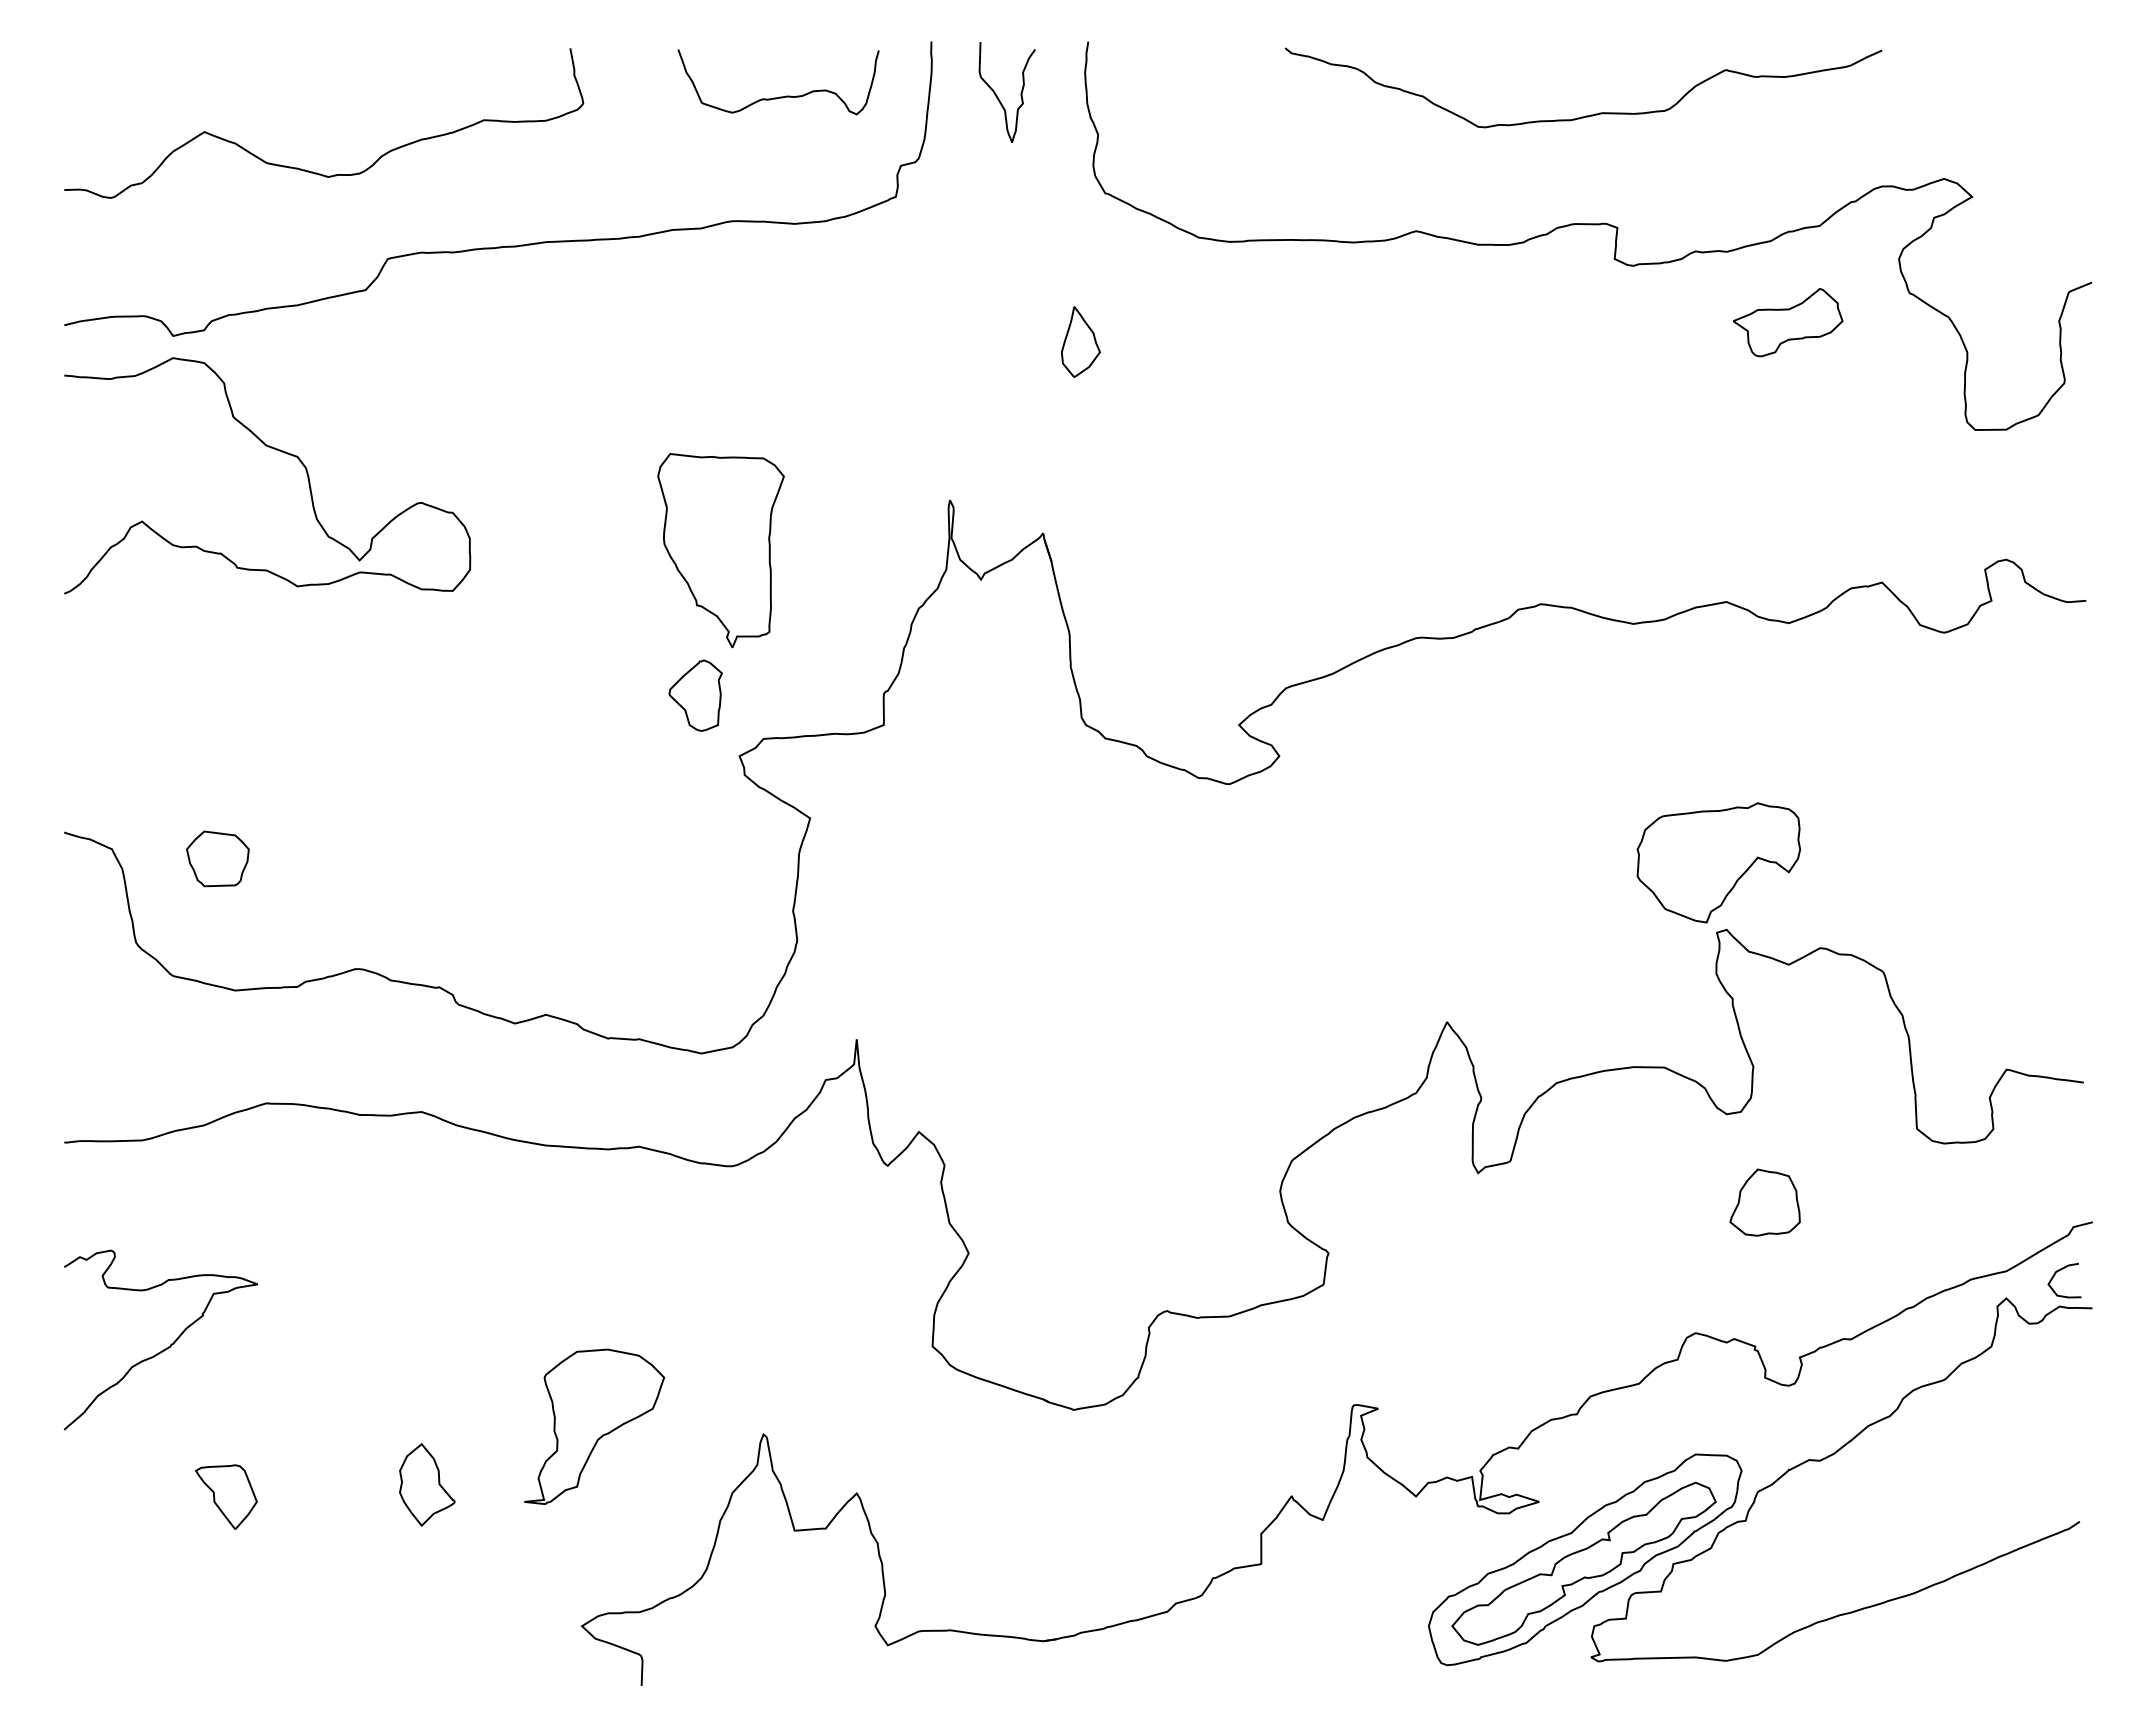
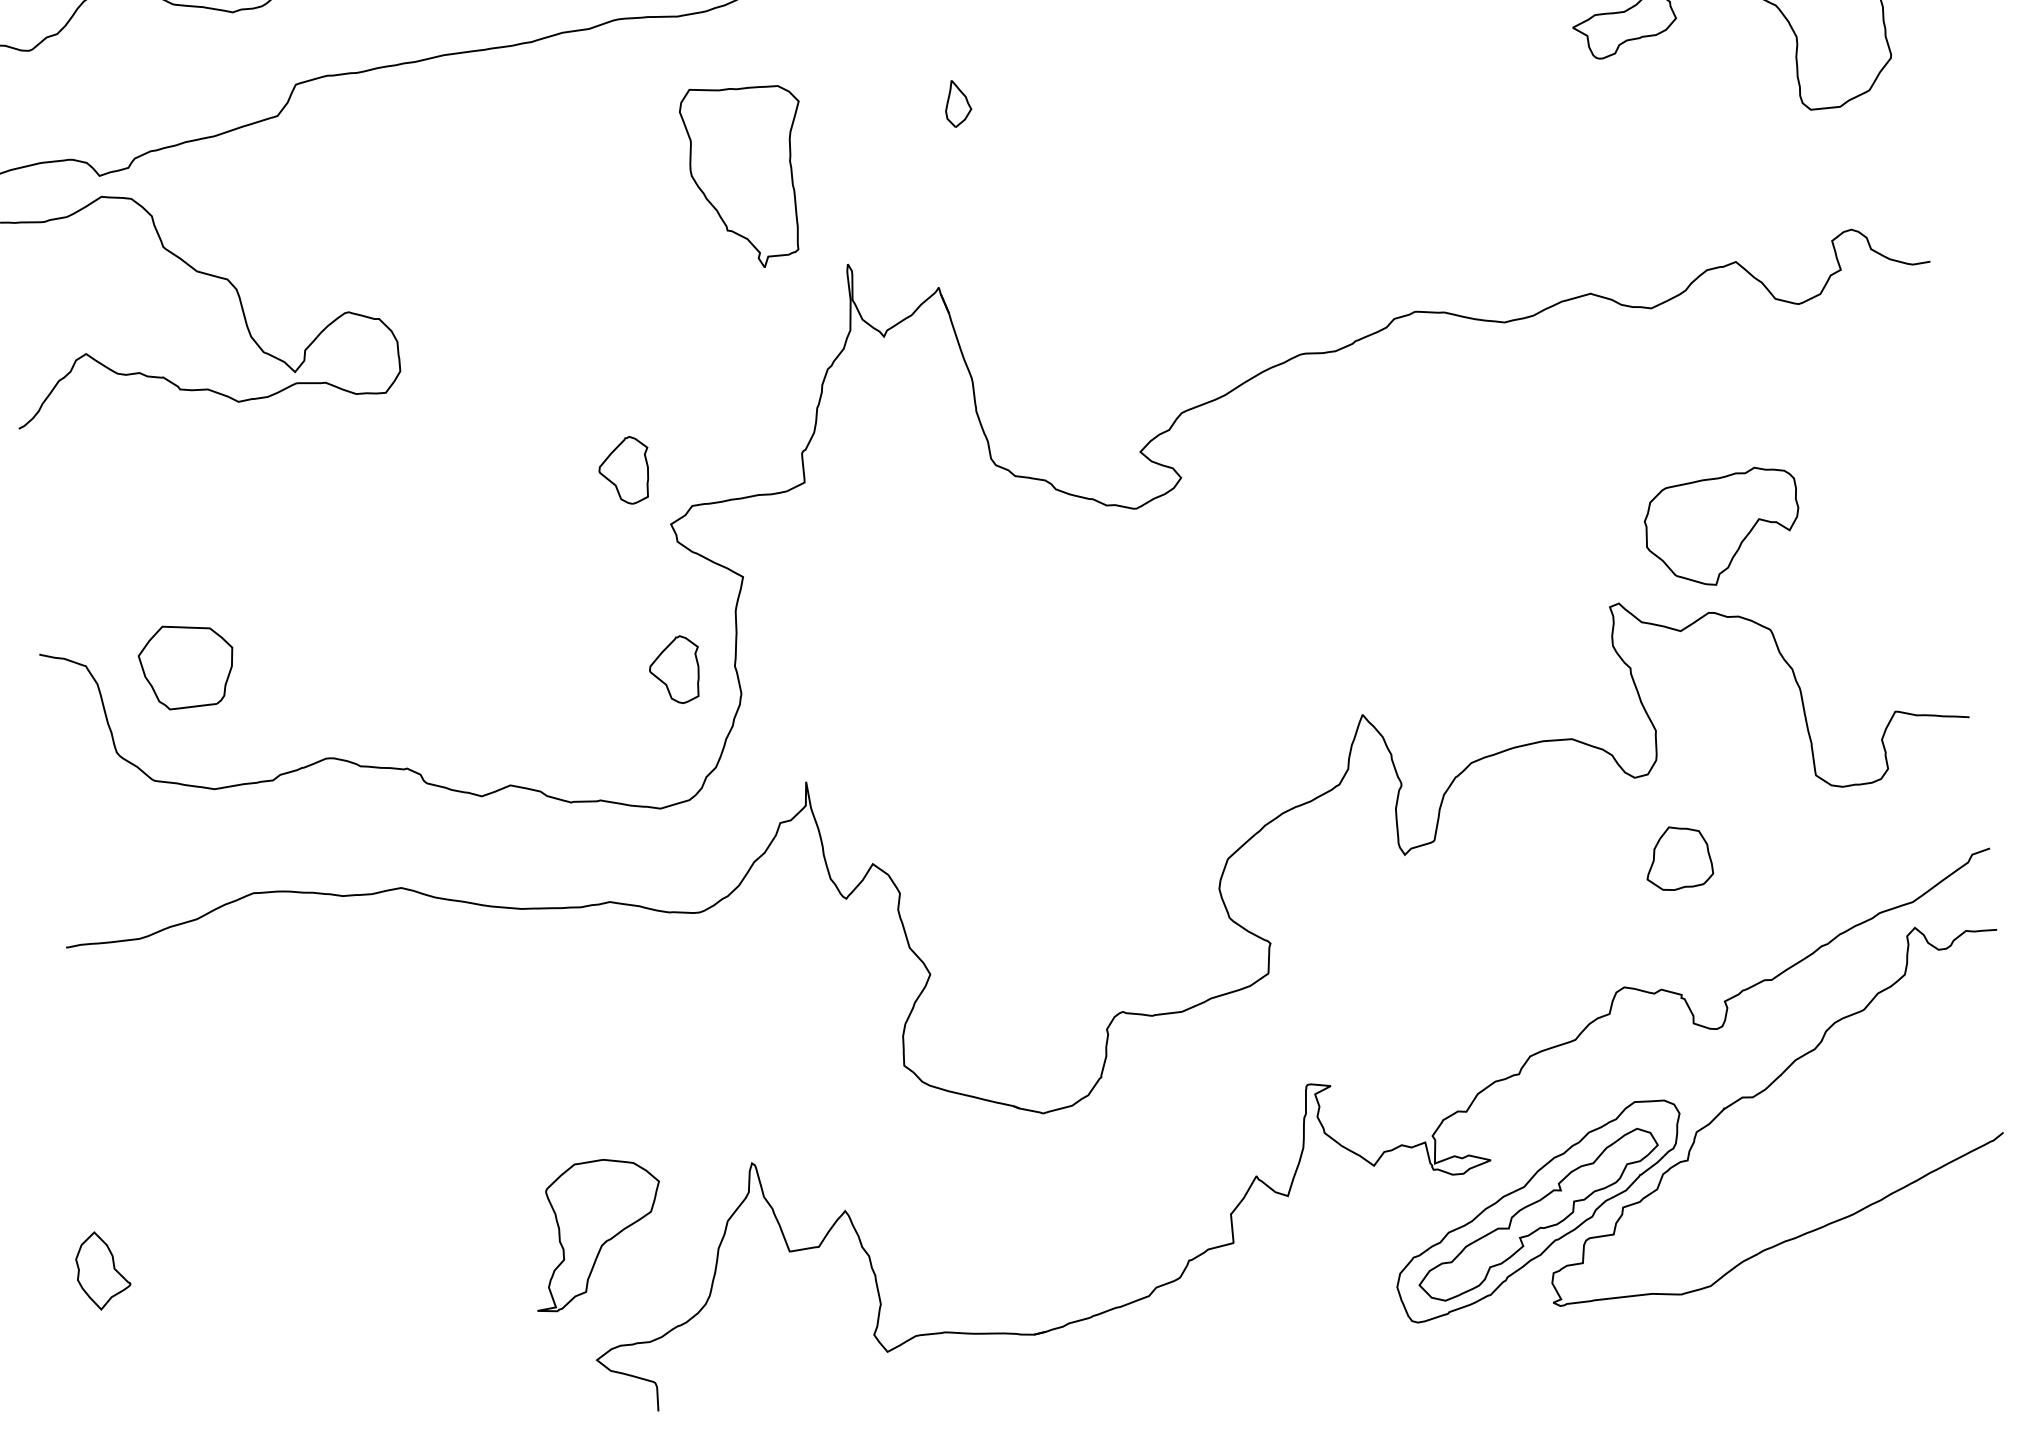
part: (1080, 341) -> (957, 103), size x0.7
part: (720, 550) -> (745, 176), moved
part: (217, 858) -> (186, 665), size x1.6
part: (1718, 862) -> (1722, 527), moved
part: (729, 909) -> (674, 670), added
curve: (2059, 1271) -> (1962, 897), removed
curve: (166, 1347) -> (180, 1132), removed
part: (594, 1426) -> (597, 1233), moved
part: (427, 1484) -> (103, 1270), moved
part: (226, 1496) -> (249, 1268), removed

